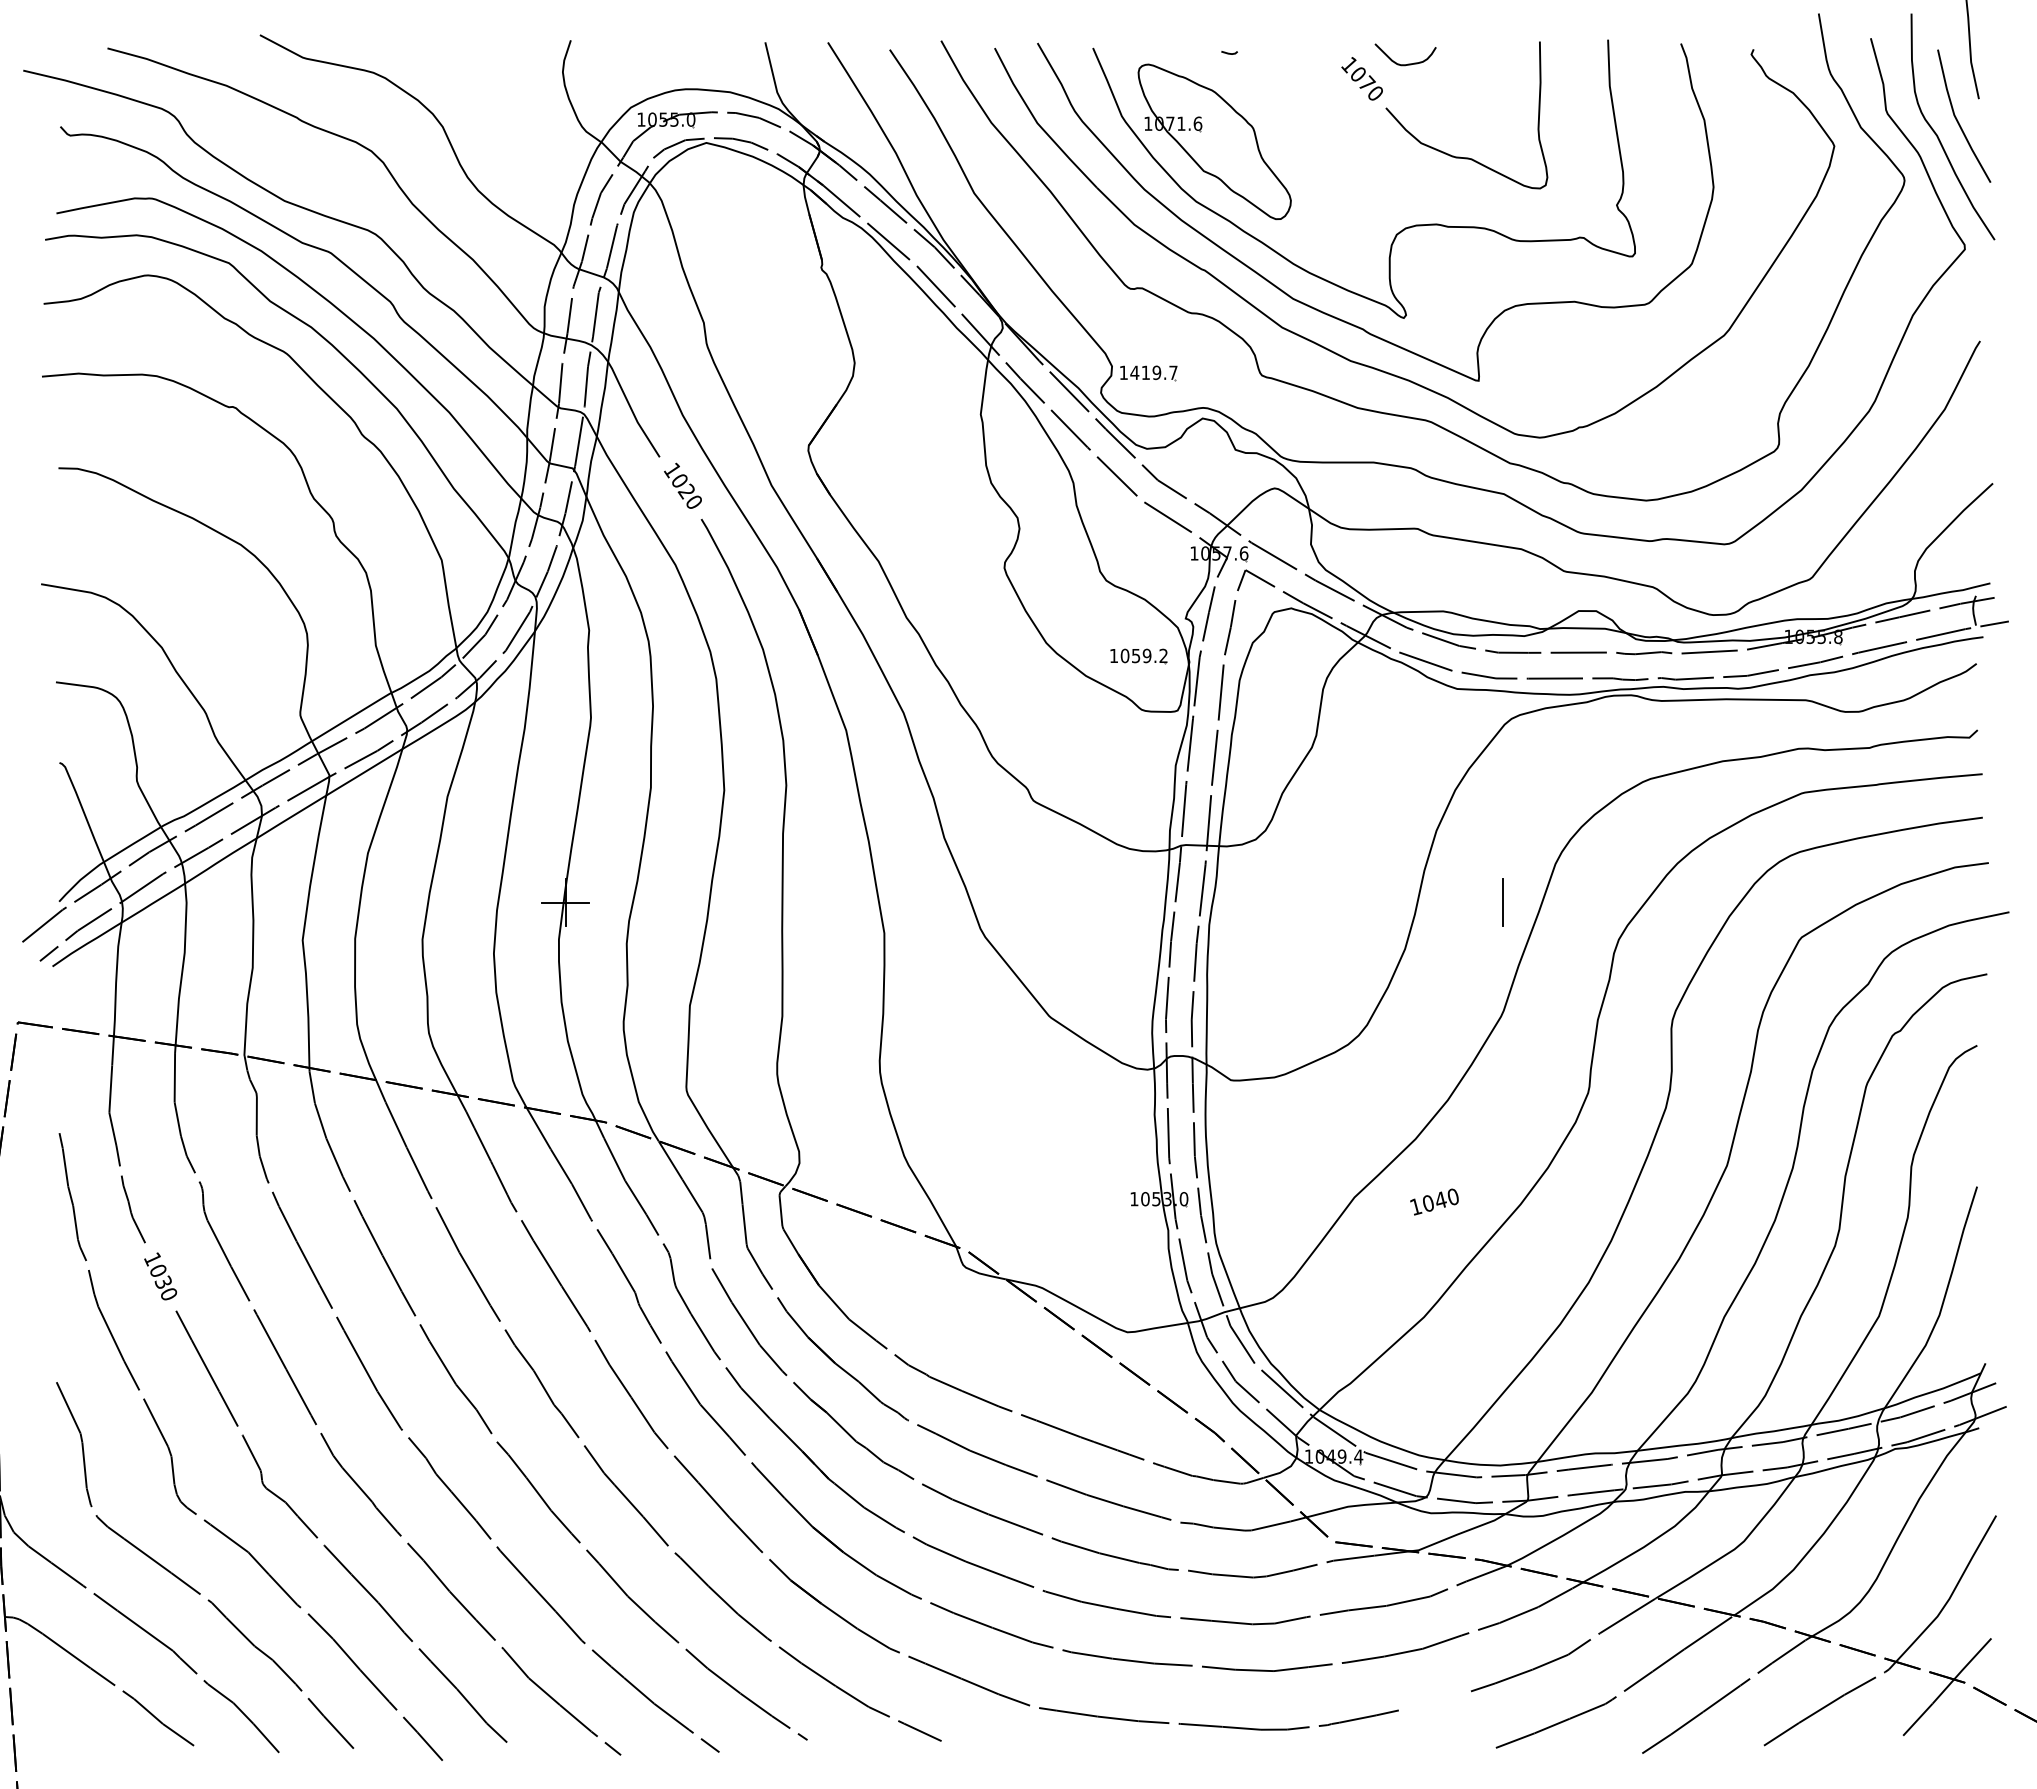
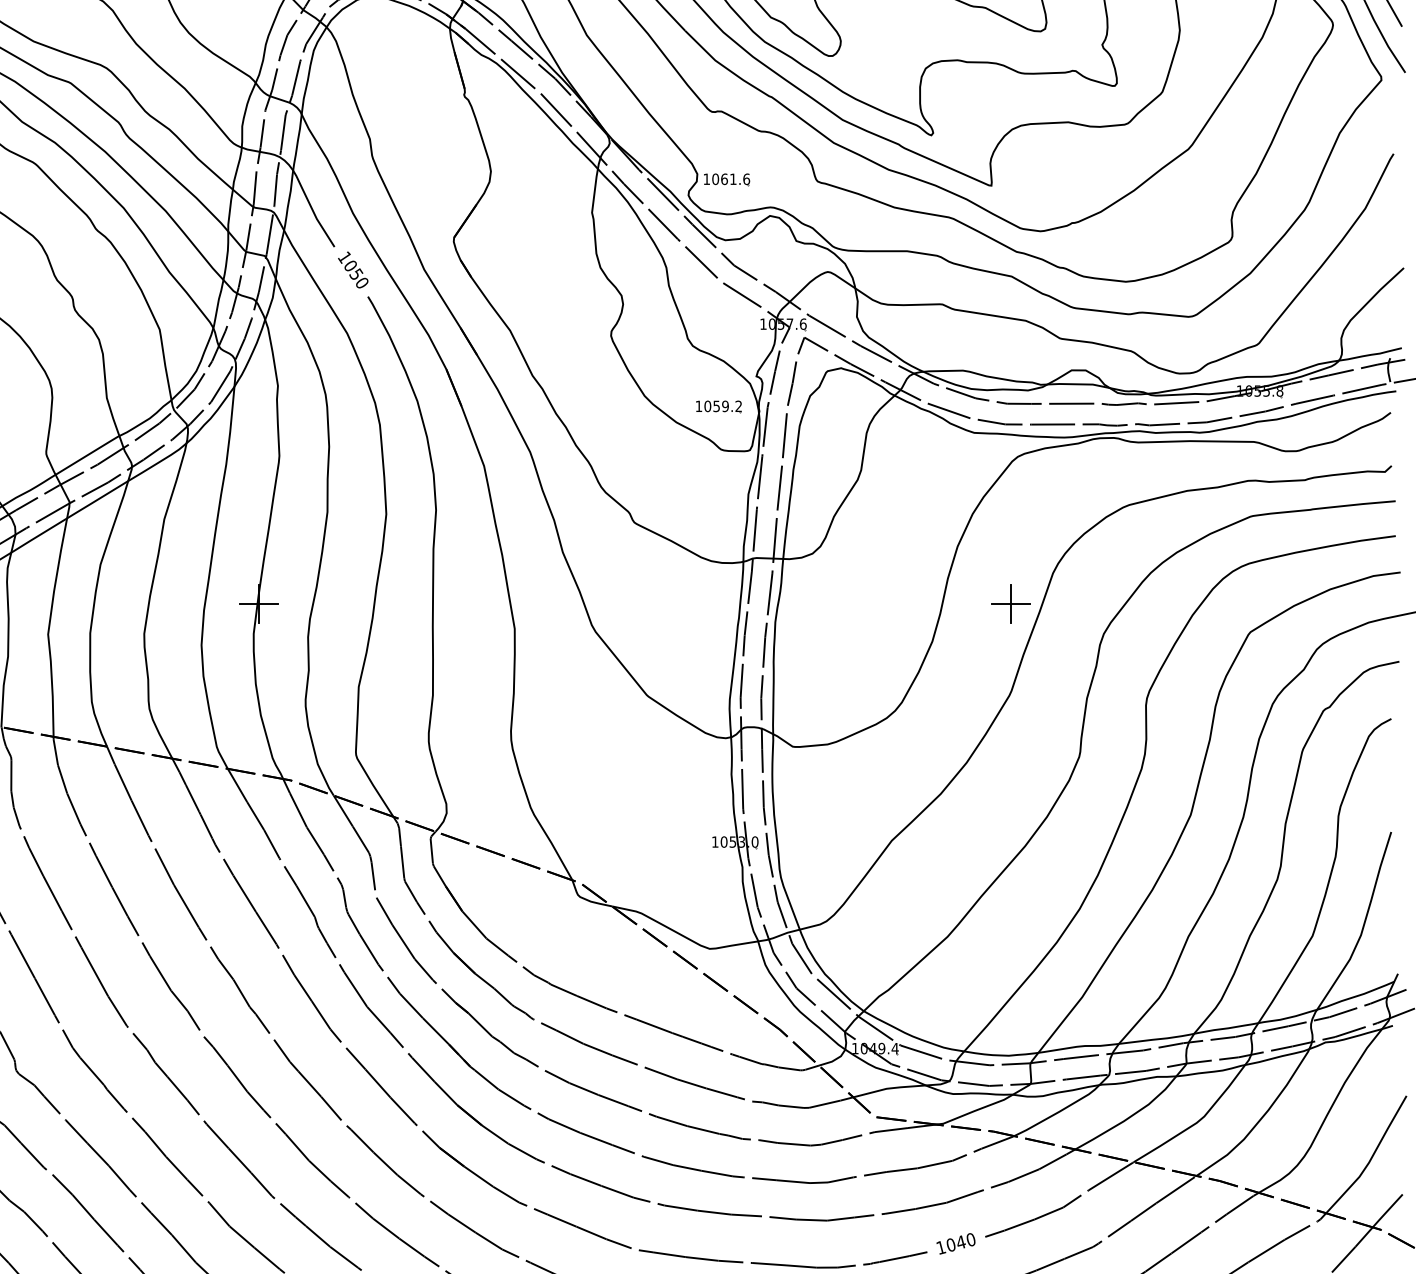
text: (1153, 372) -> (730, 179), 1419.7 -> 1061.6
text: (686, 491) -> (356, 274), 1020 -> 1050
line: (1502, 902) -> (1010, 604), added
text: (1434, 1201) -> (956, 1243), moved

